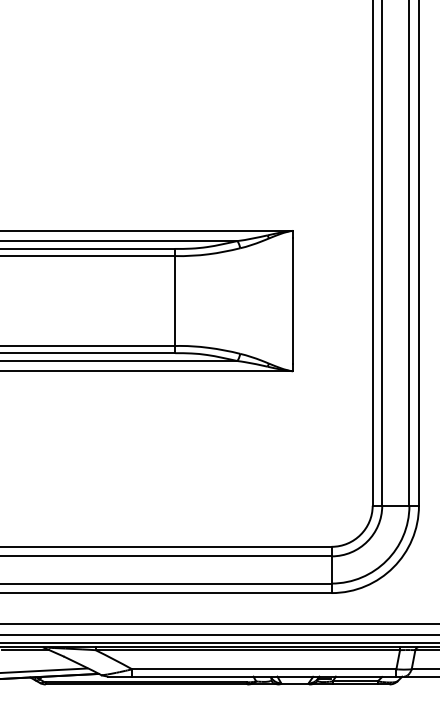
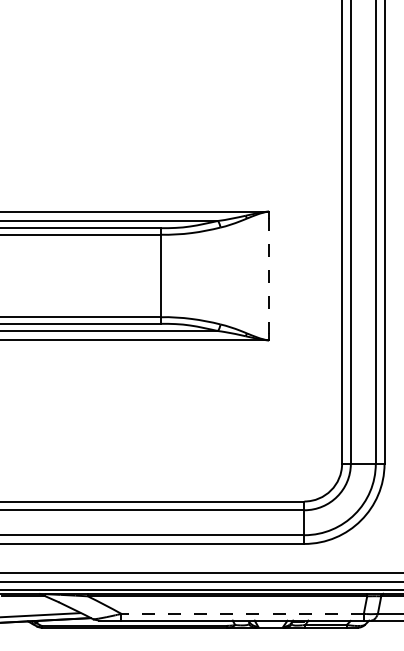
line: (293, 301) -> (269, 276), solid -> dashed
line: (264, 668) -> (242, 613), solid -> dashed

